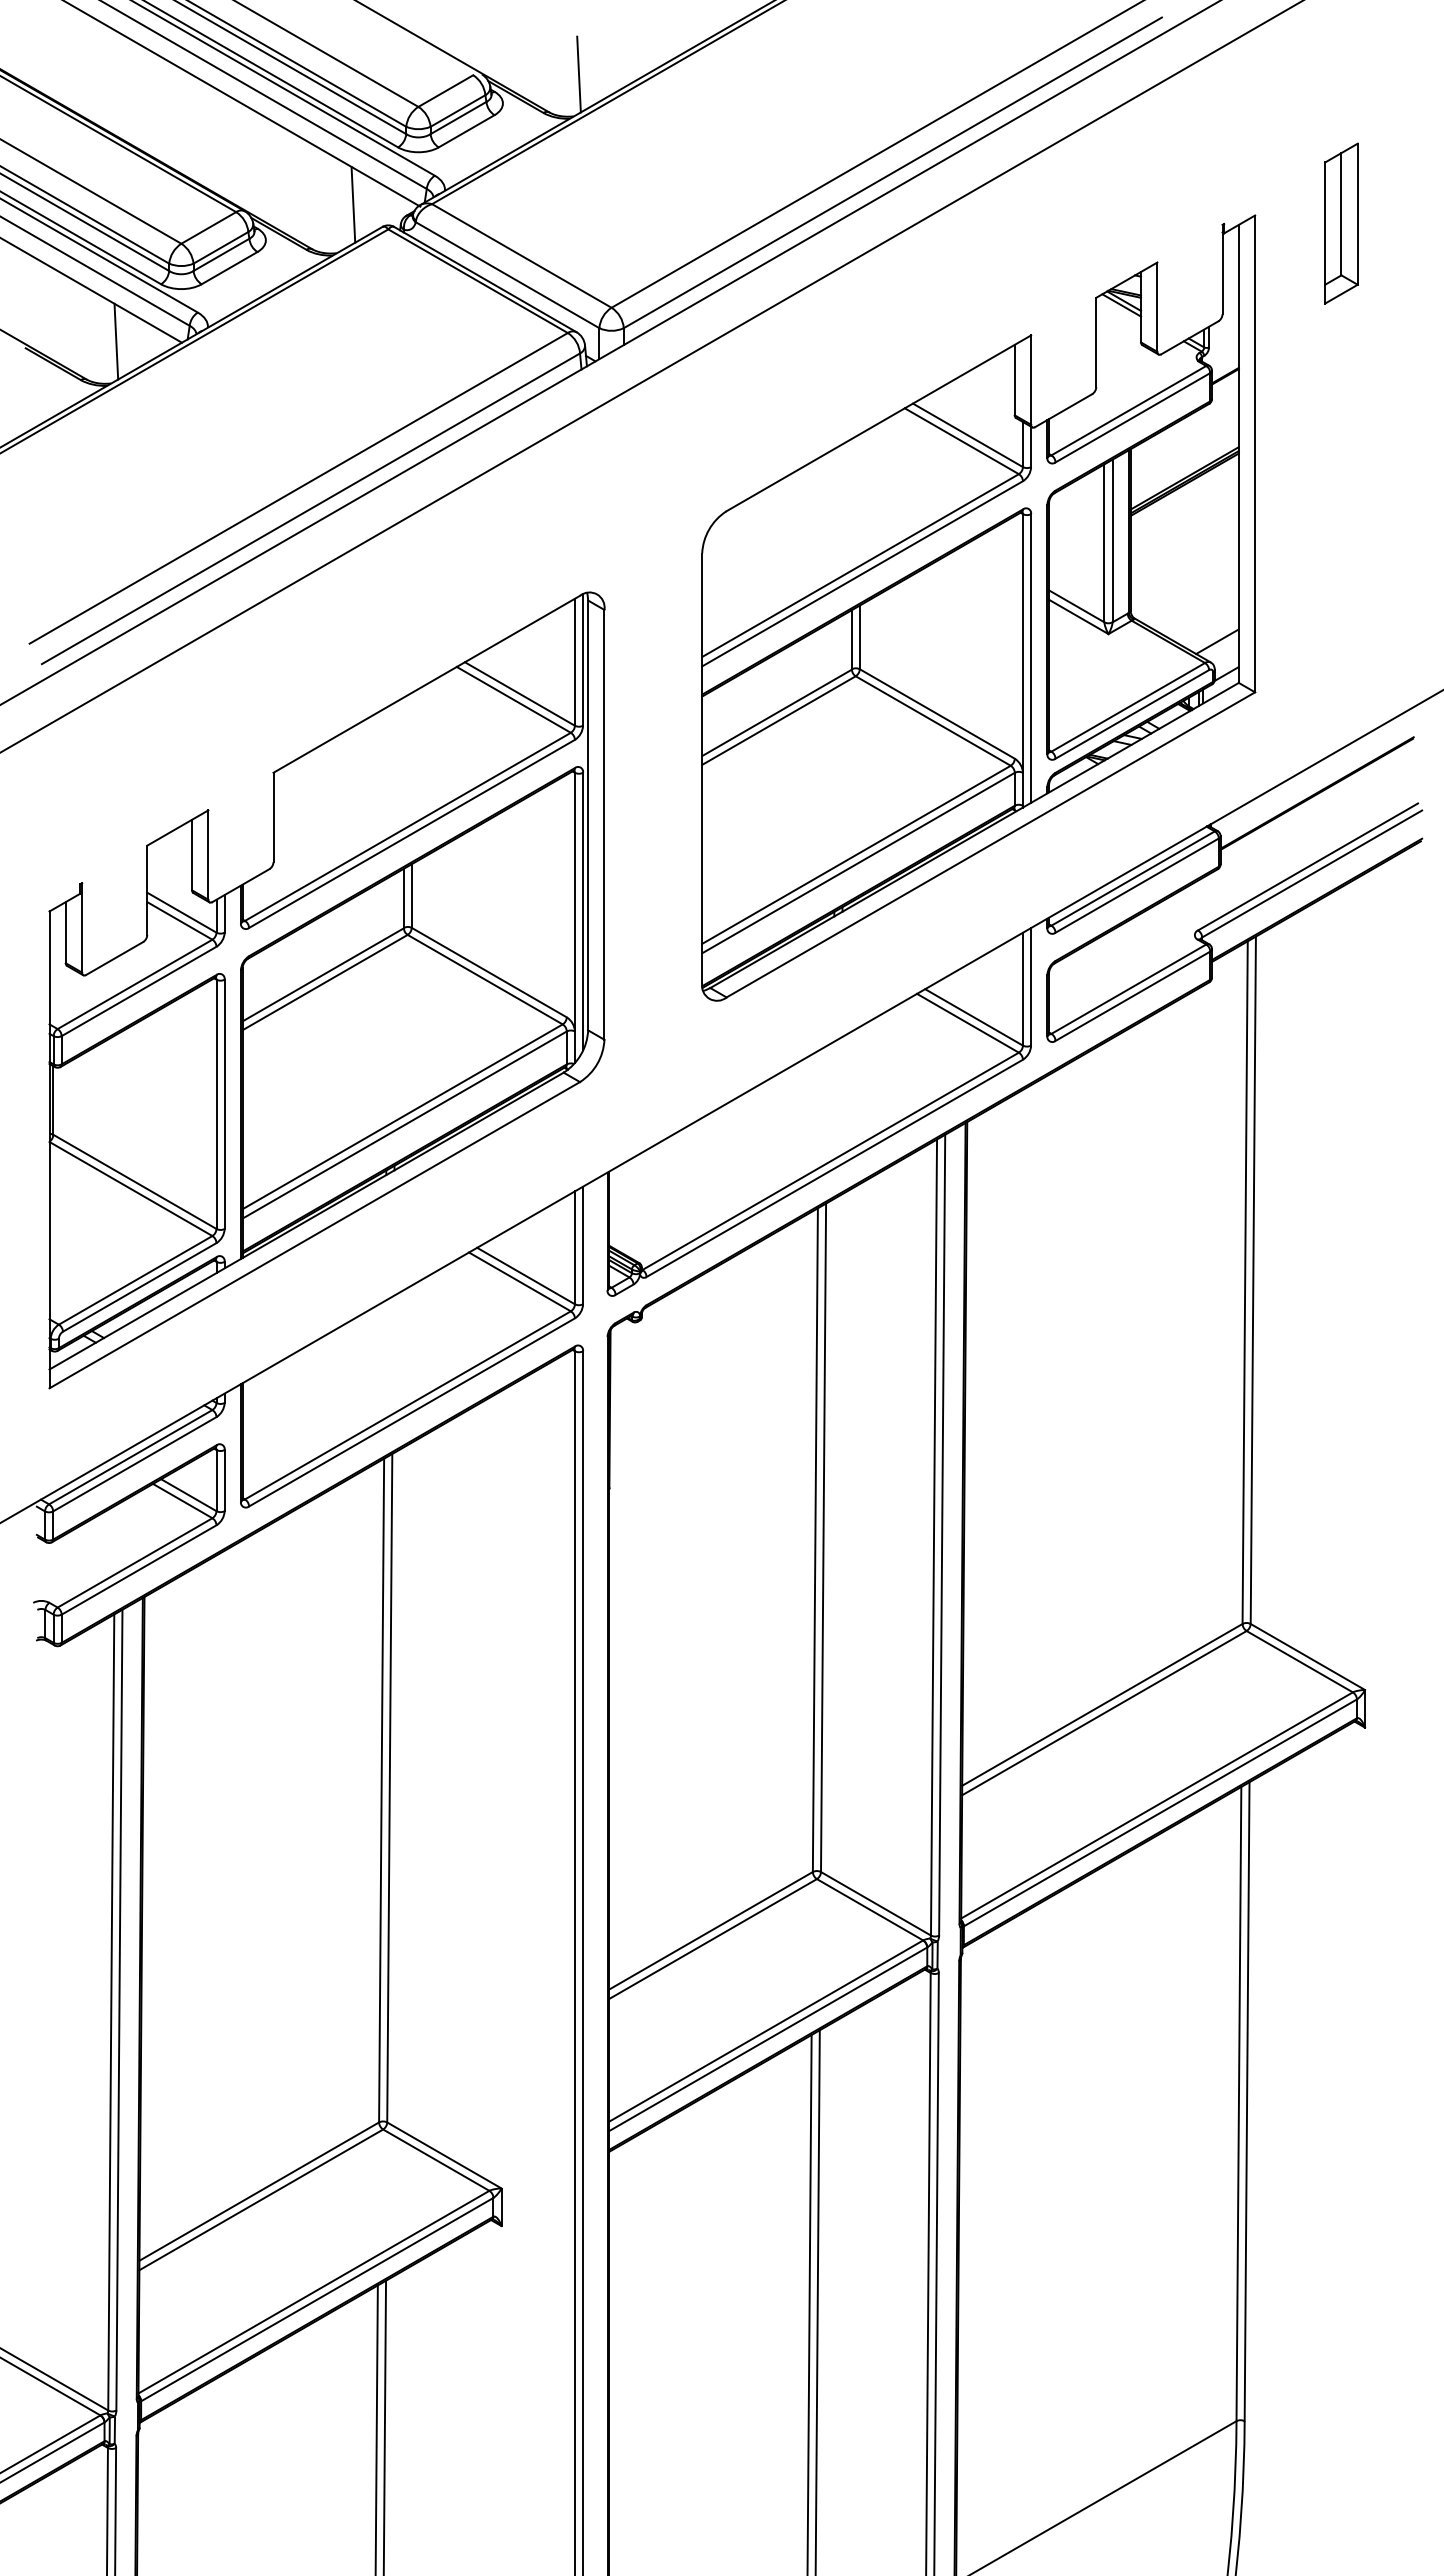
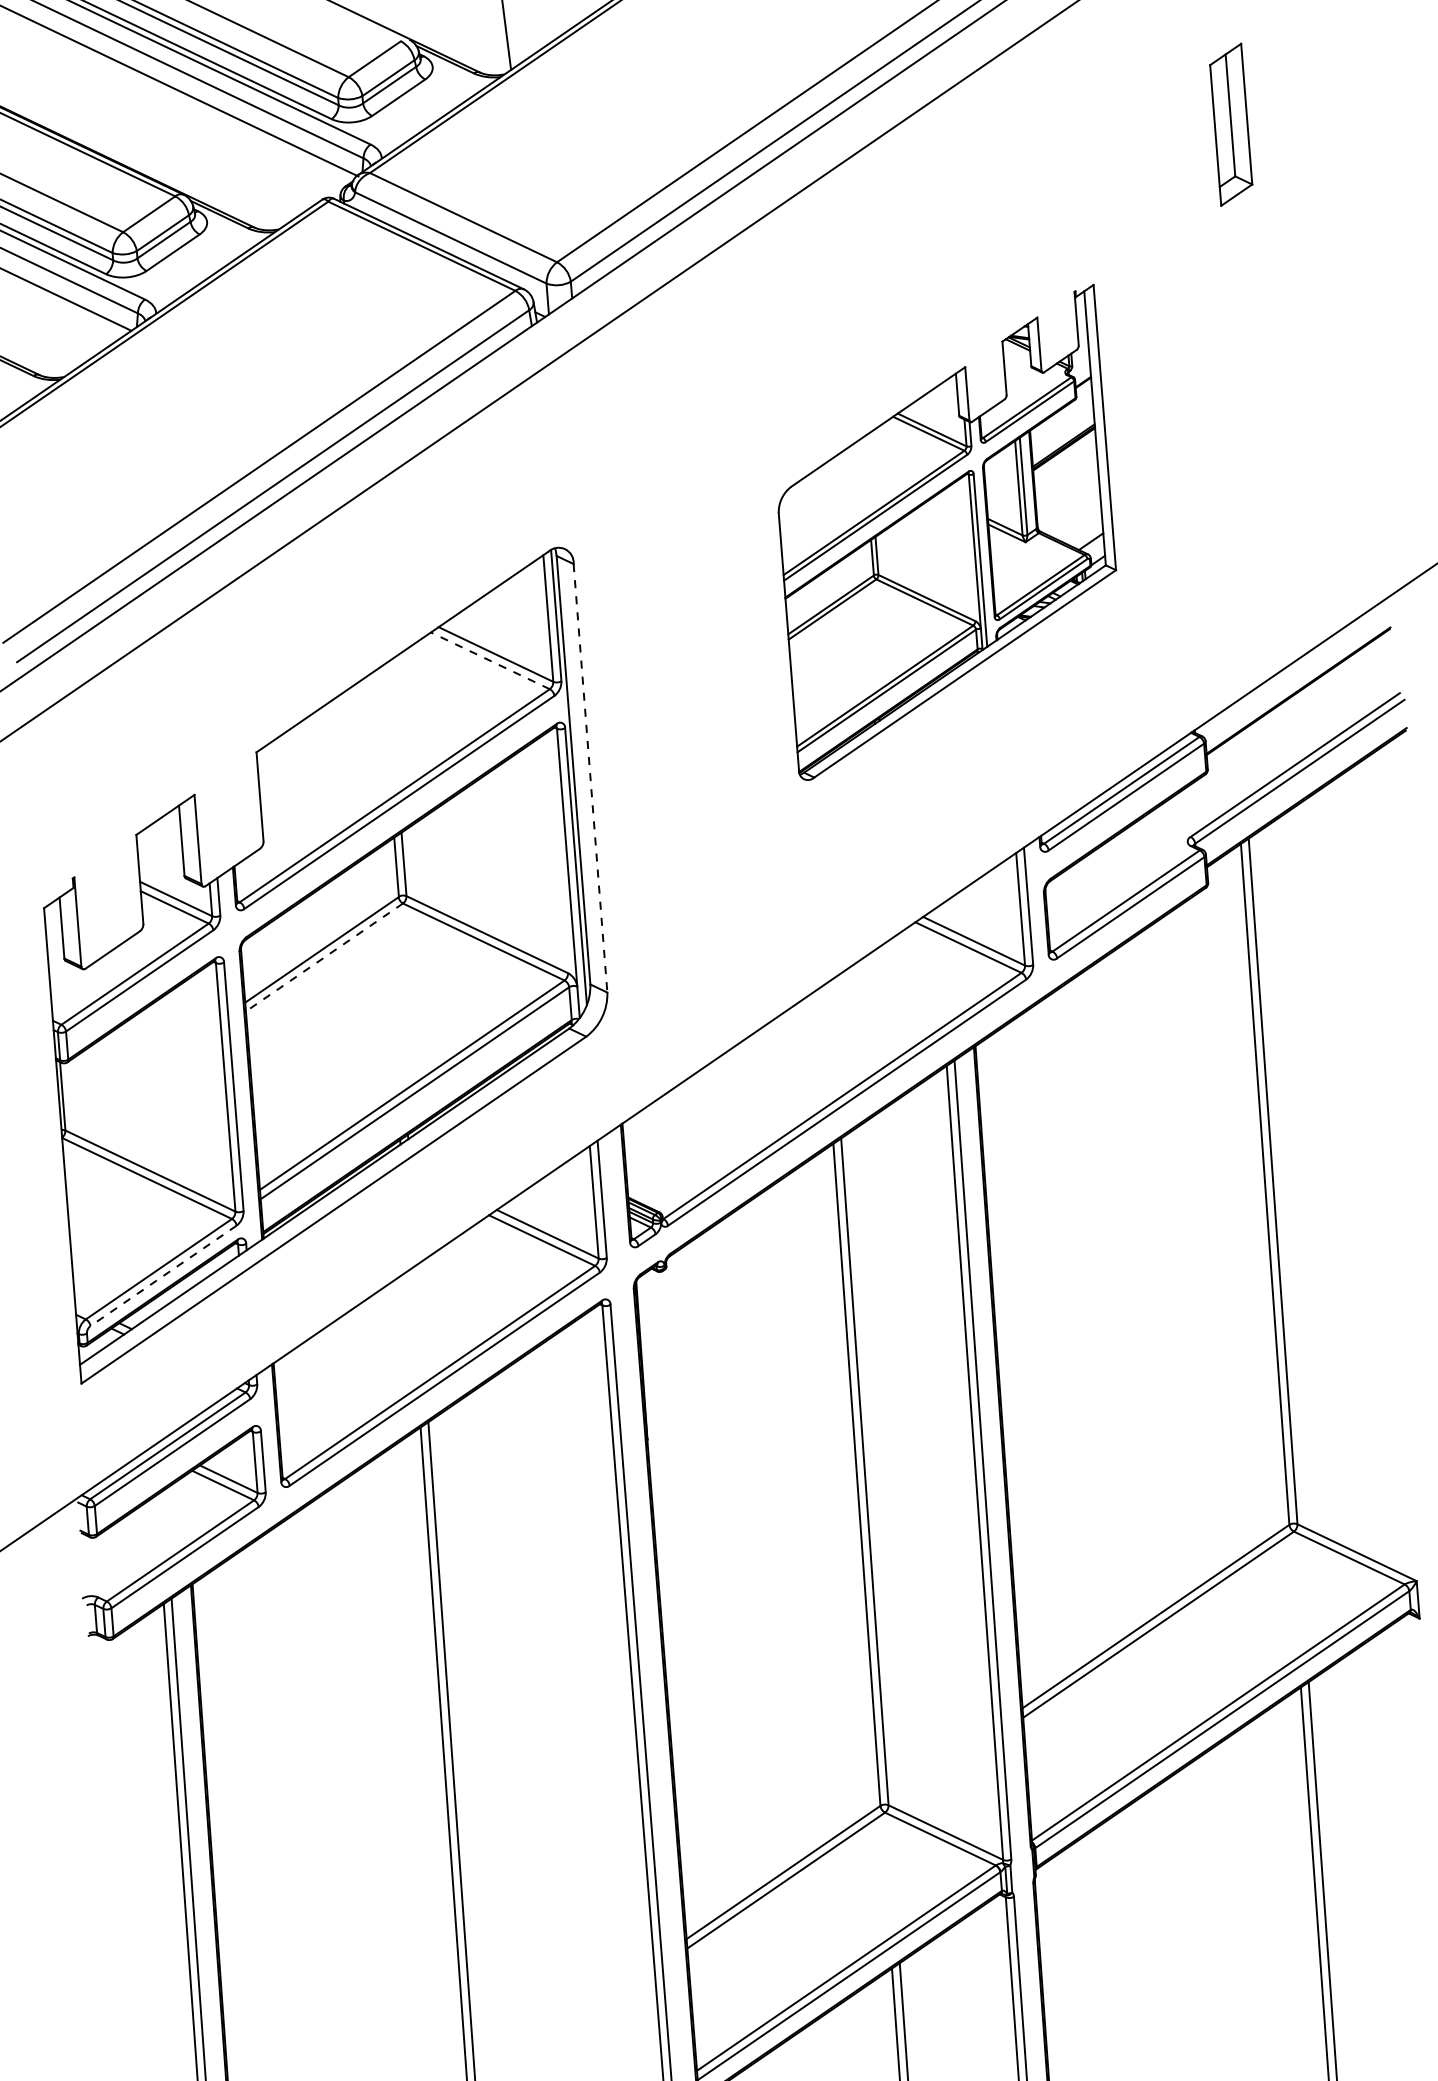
line: (353, 204) -> (291, 179), removed
part: (1341, 223) -> (1231, 124), moved
line: (116, 341) -> (66, 334), removed
part: (978, 607) -> (946, 532), size x0.6
line: (513, 699) -> (490, 660), solid -> dashed
line: (604, 824) -> (590, 777), solid -> dashed
line: (324, 982) -> (323, 957), solid -> dashed
line: (139, 1287) -> (163, 1276), solid -> dashed

